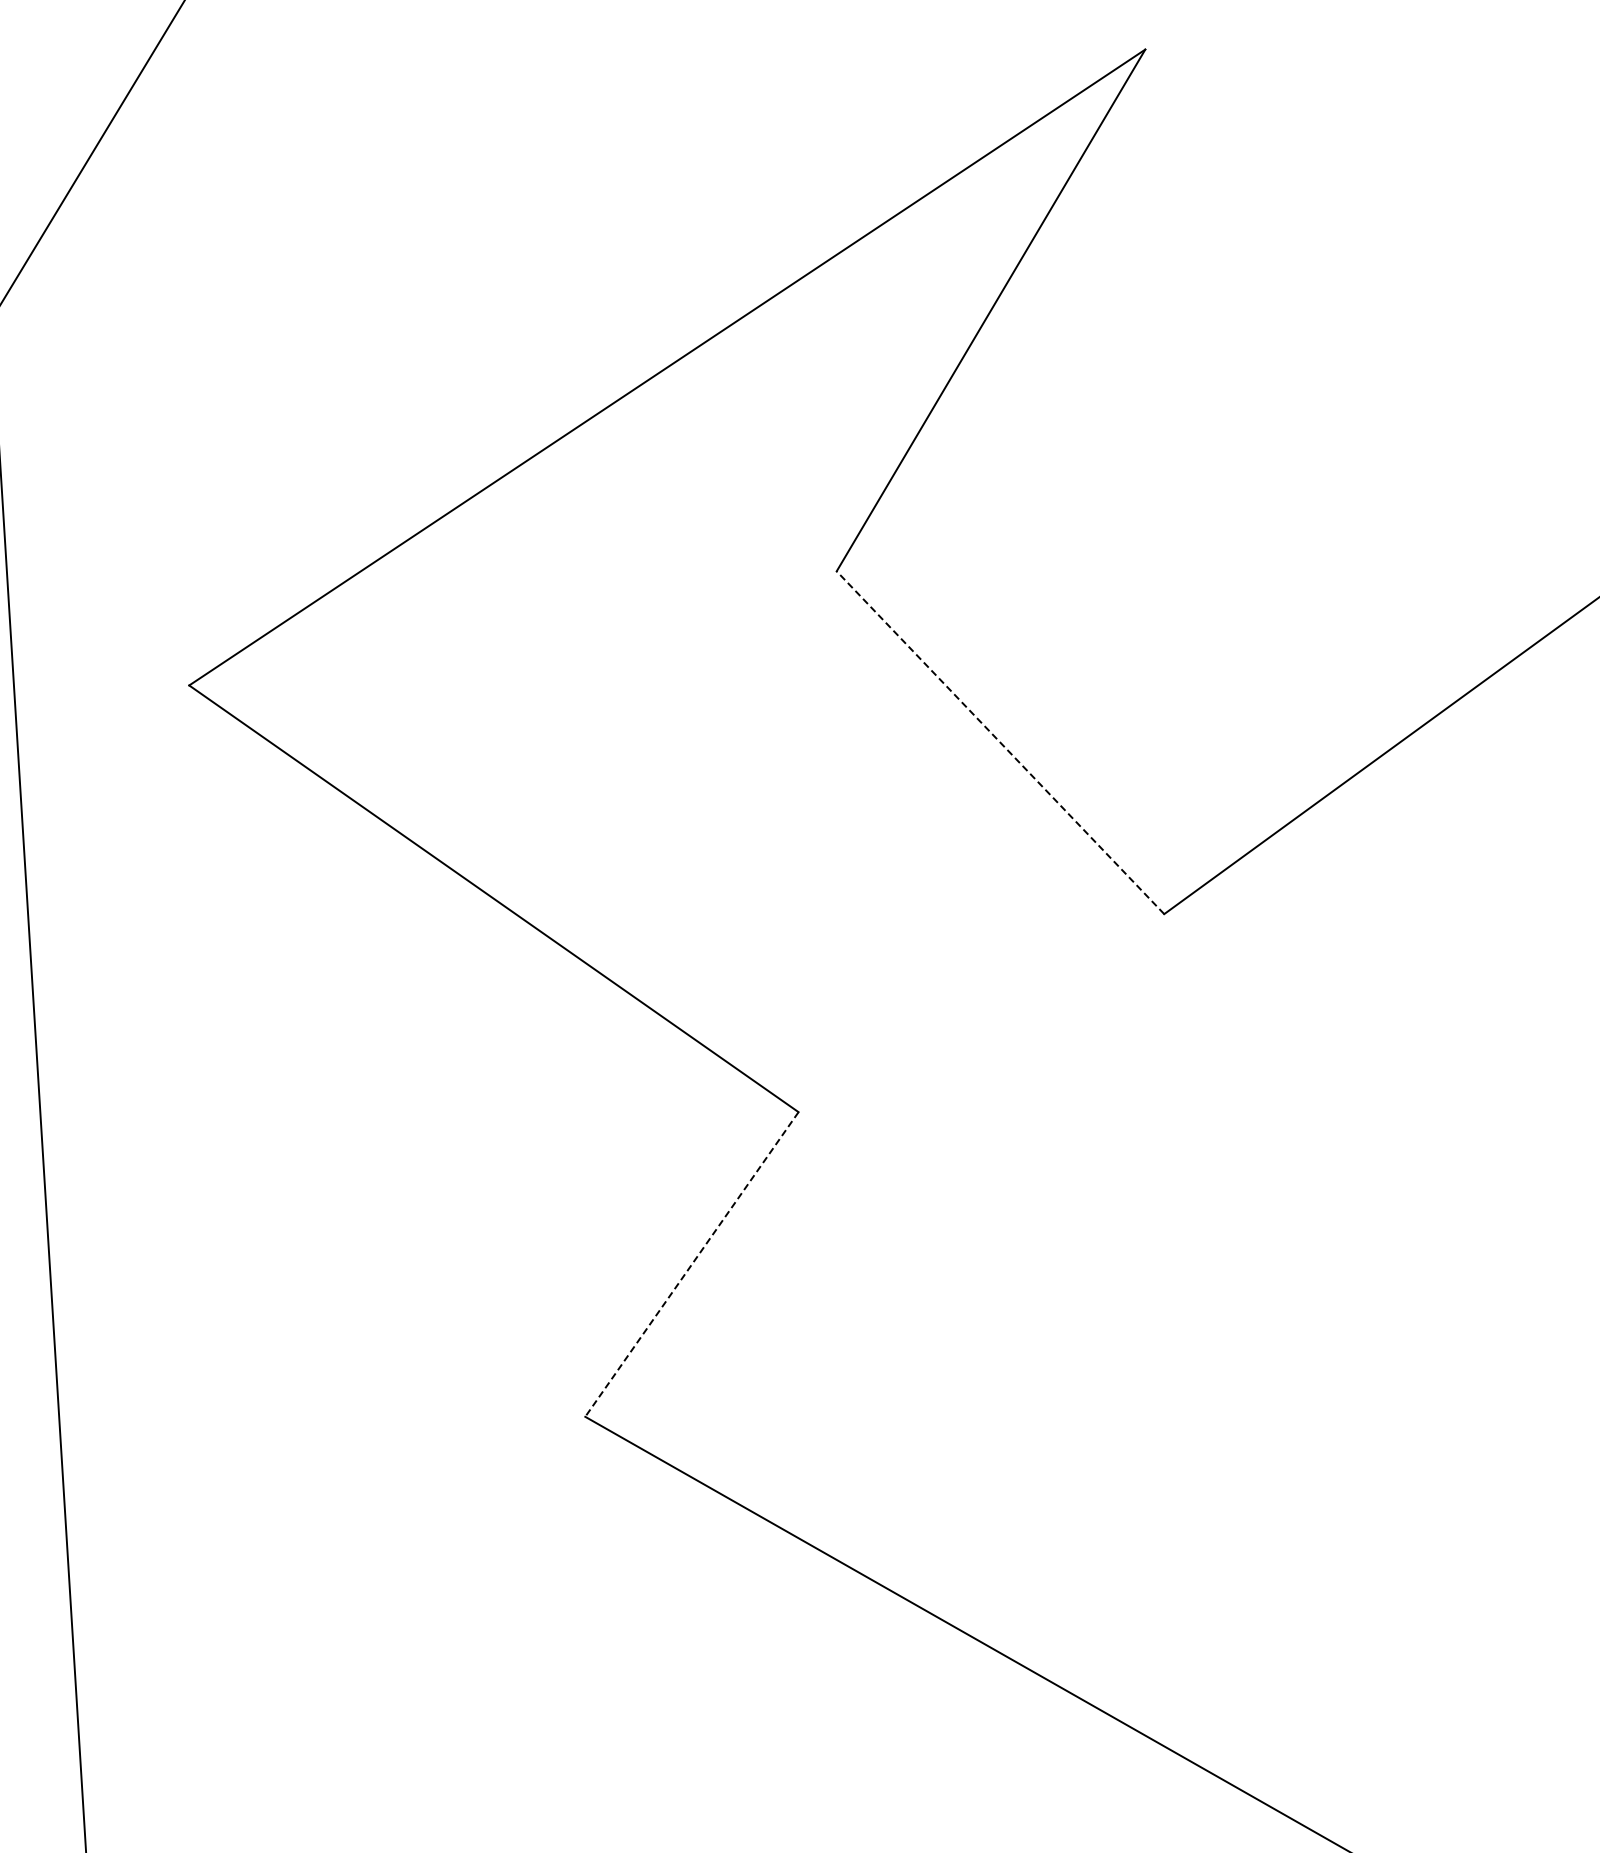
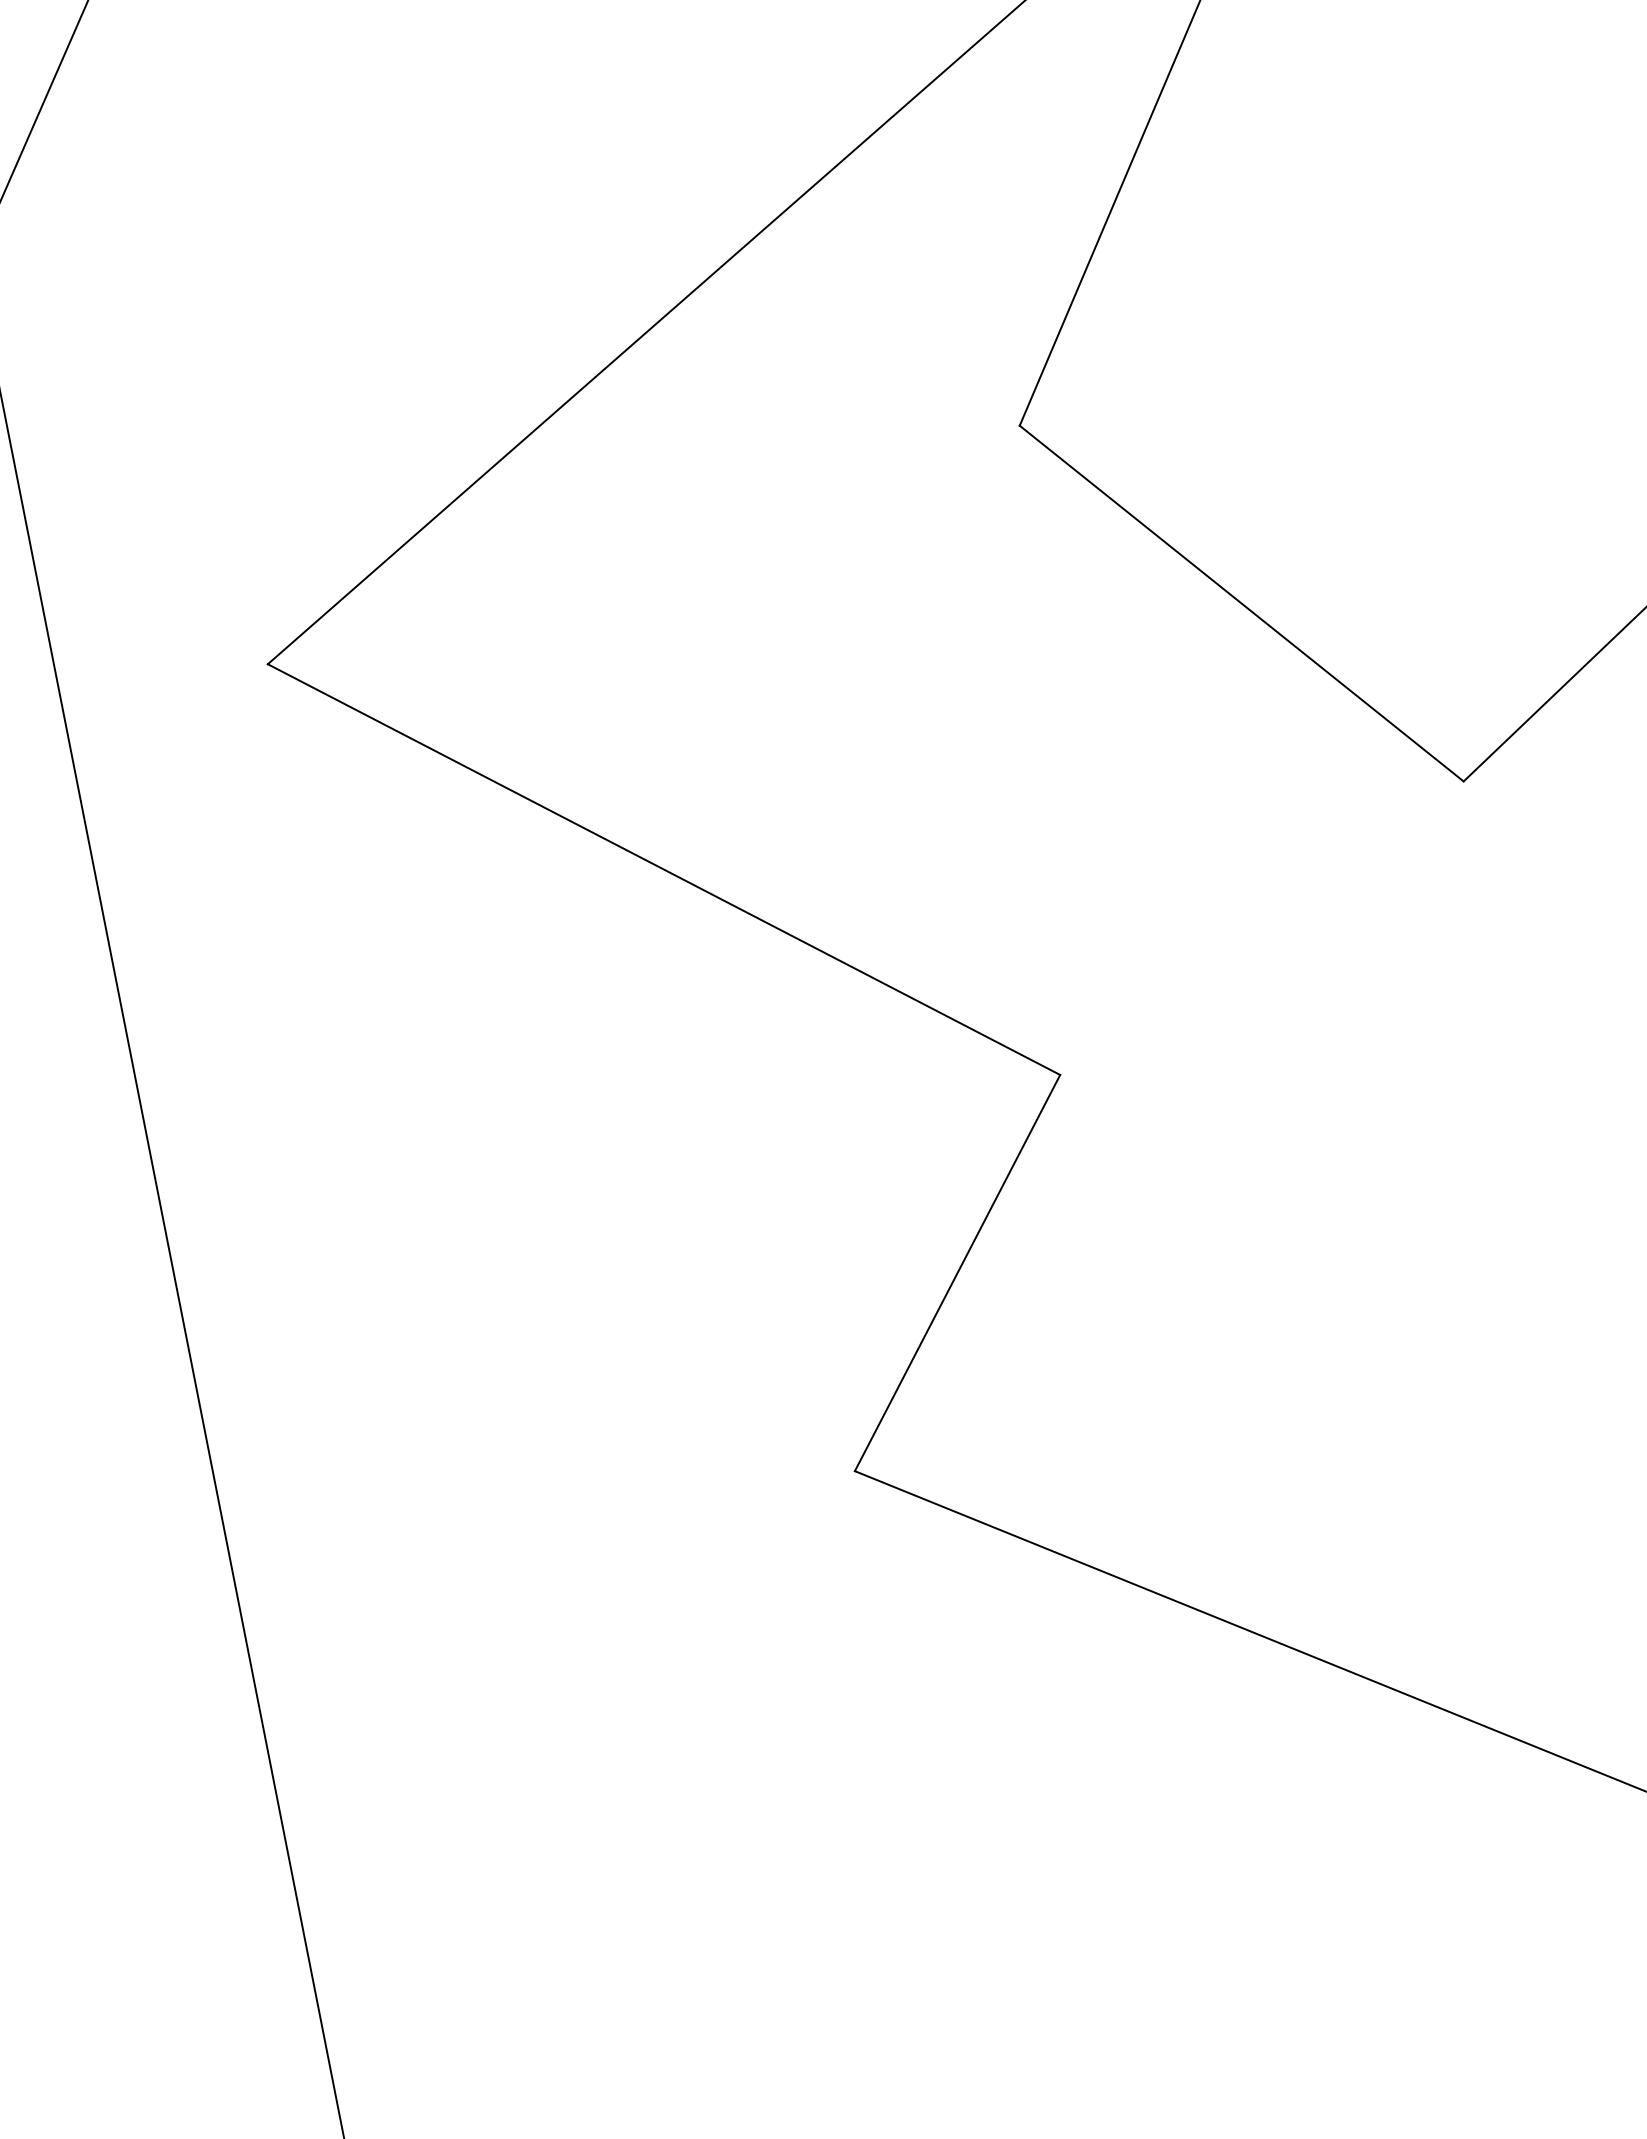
line: (1000, 742) -> (1241, 603), dashed -> solid
line: (691, 1264) -> (957, 1273), dashed -> solid

